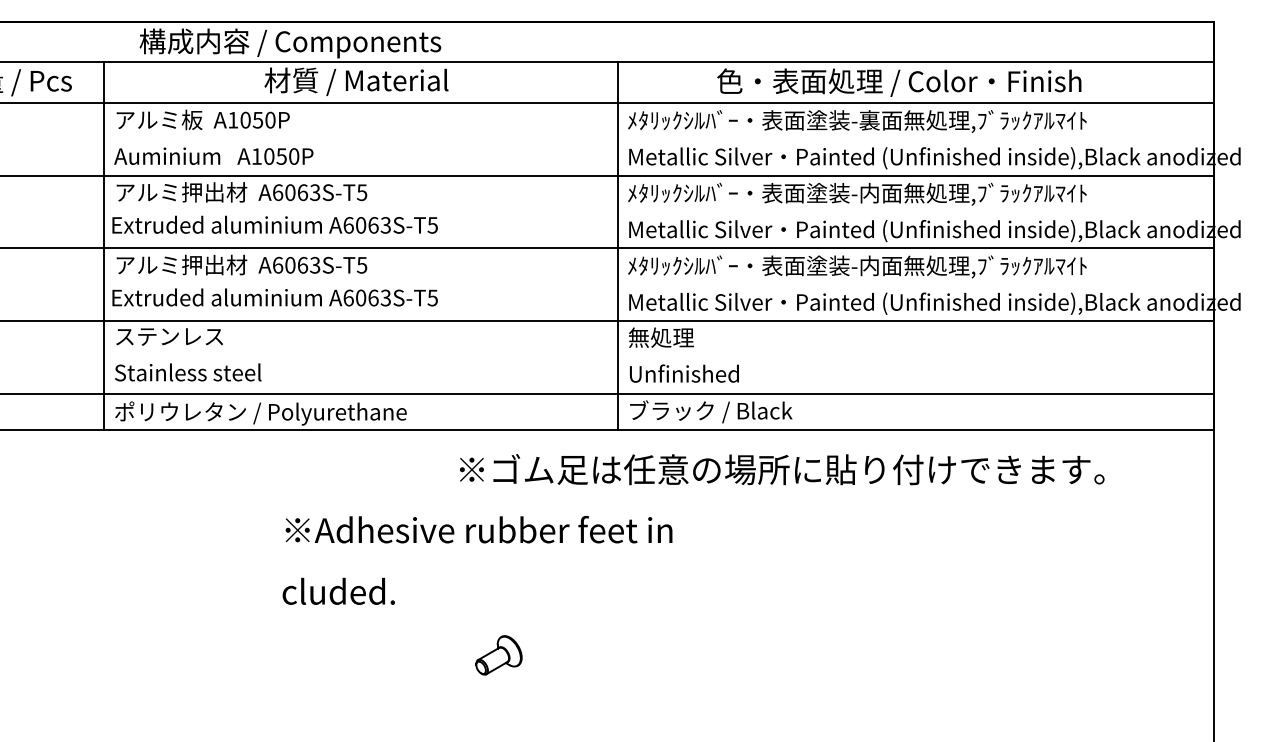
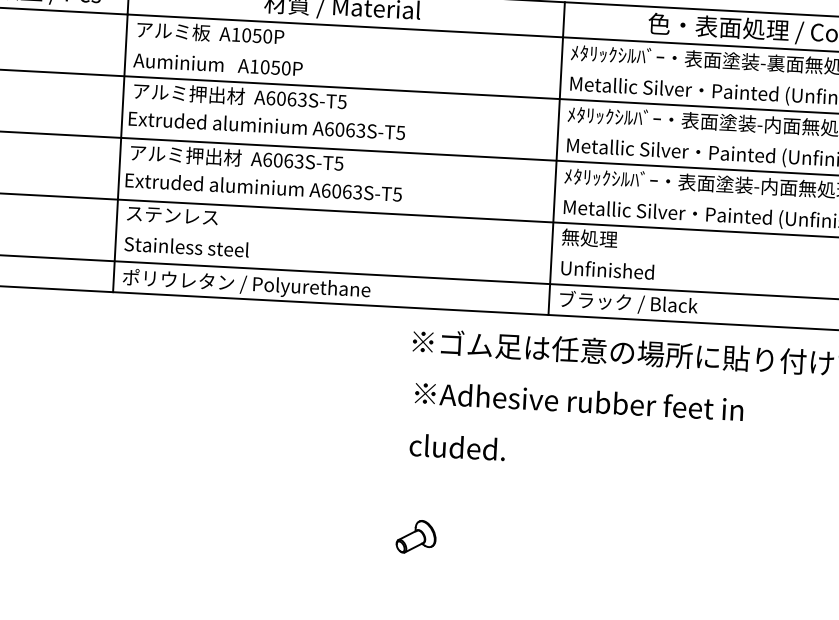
text: (477, 560) -> (576, 427), moved
part: (498, 655) -> (415, 537), moved

